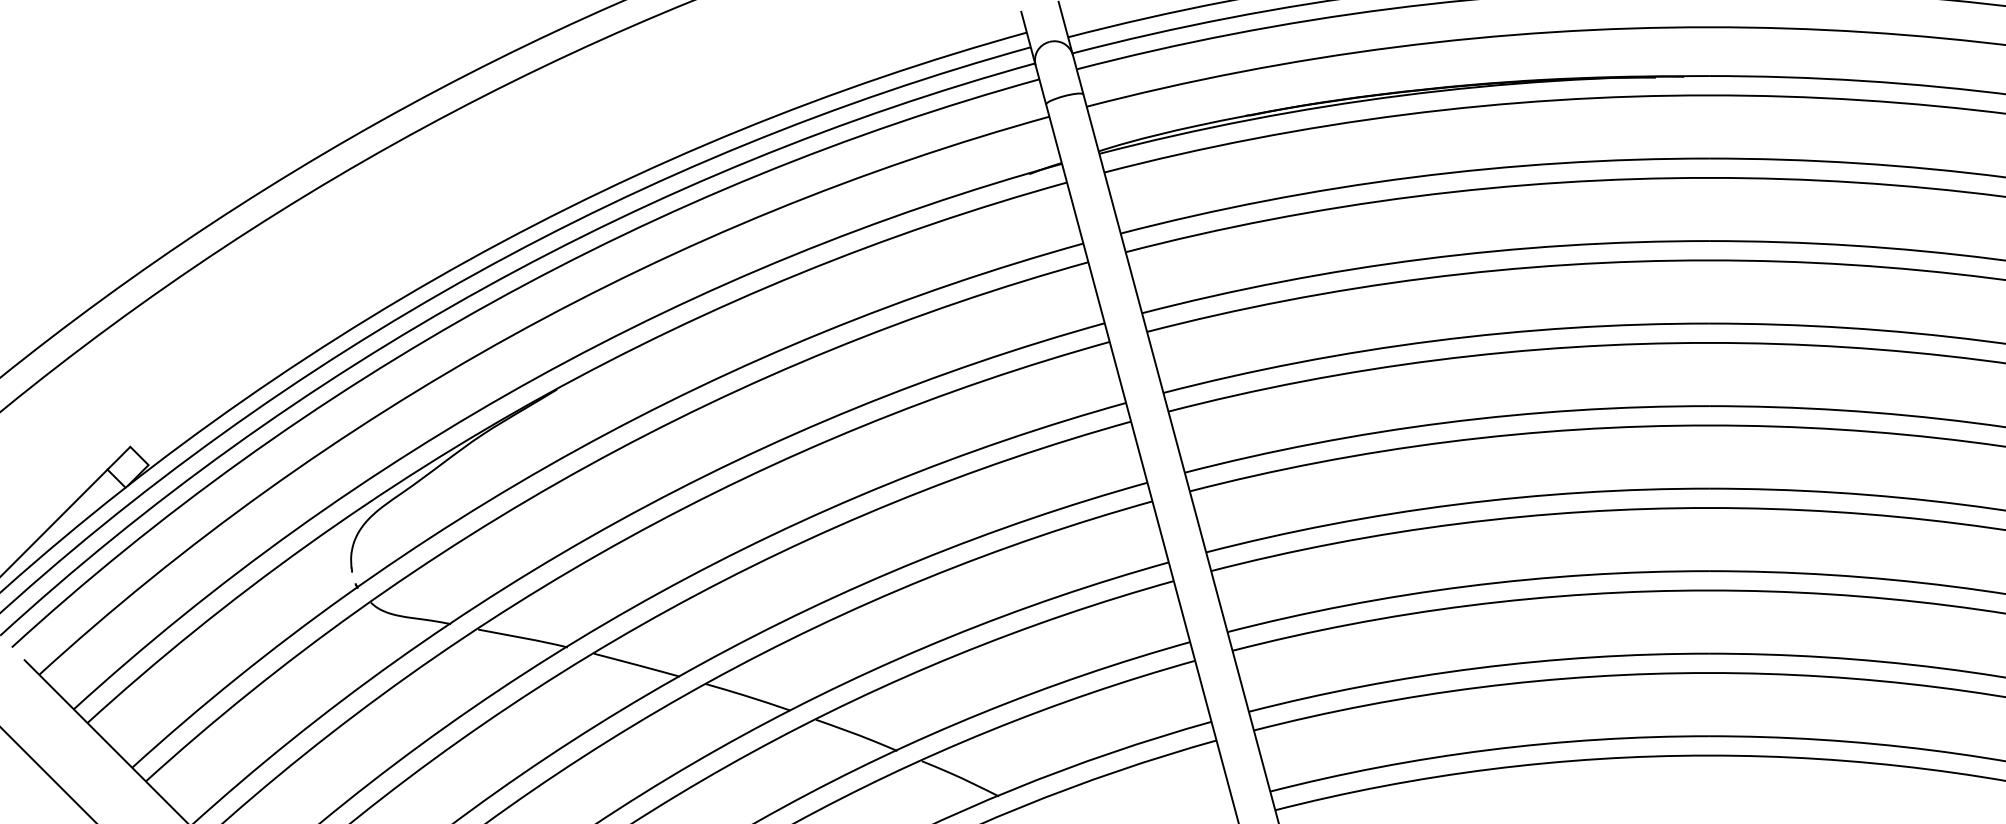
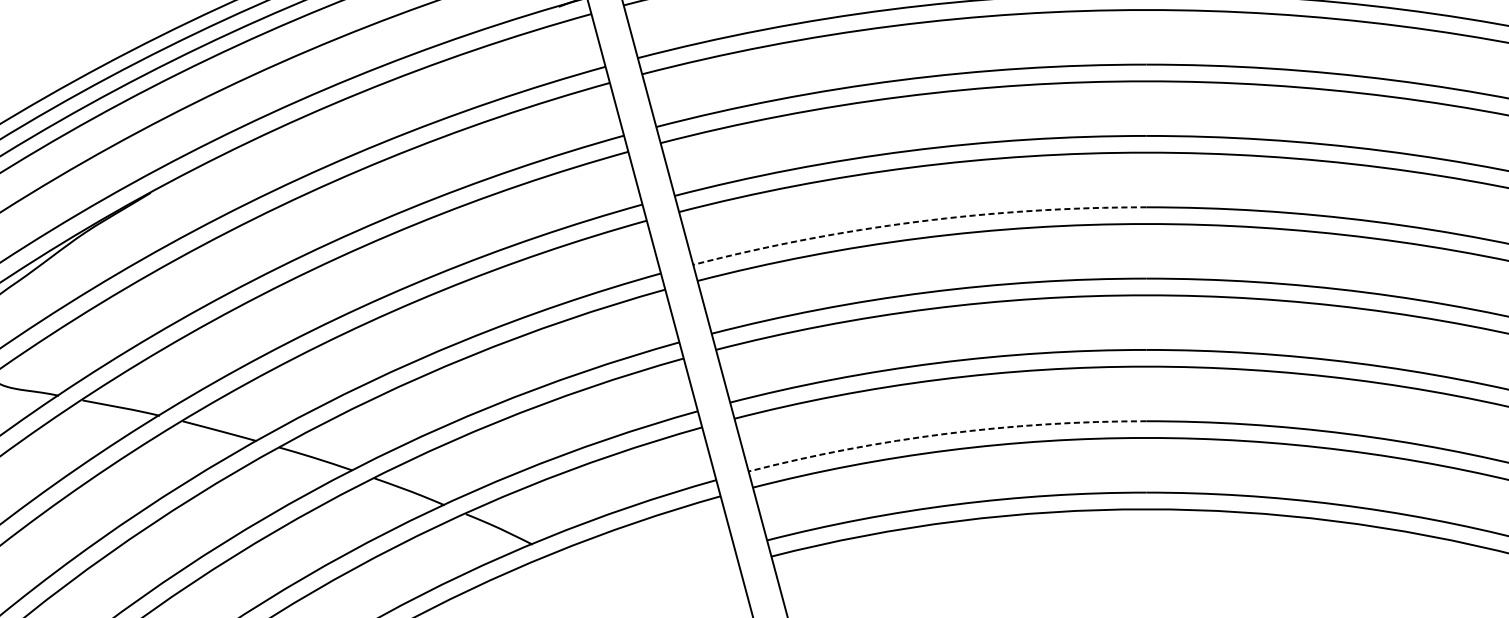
arc: (1444, 422) -> (917, 221), solid -> dashed
arc: (1477, 668) -> (946, 434), solid -> dashed

